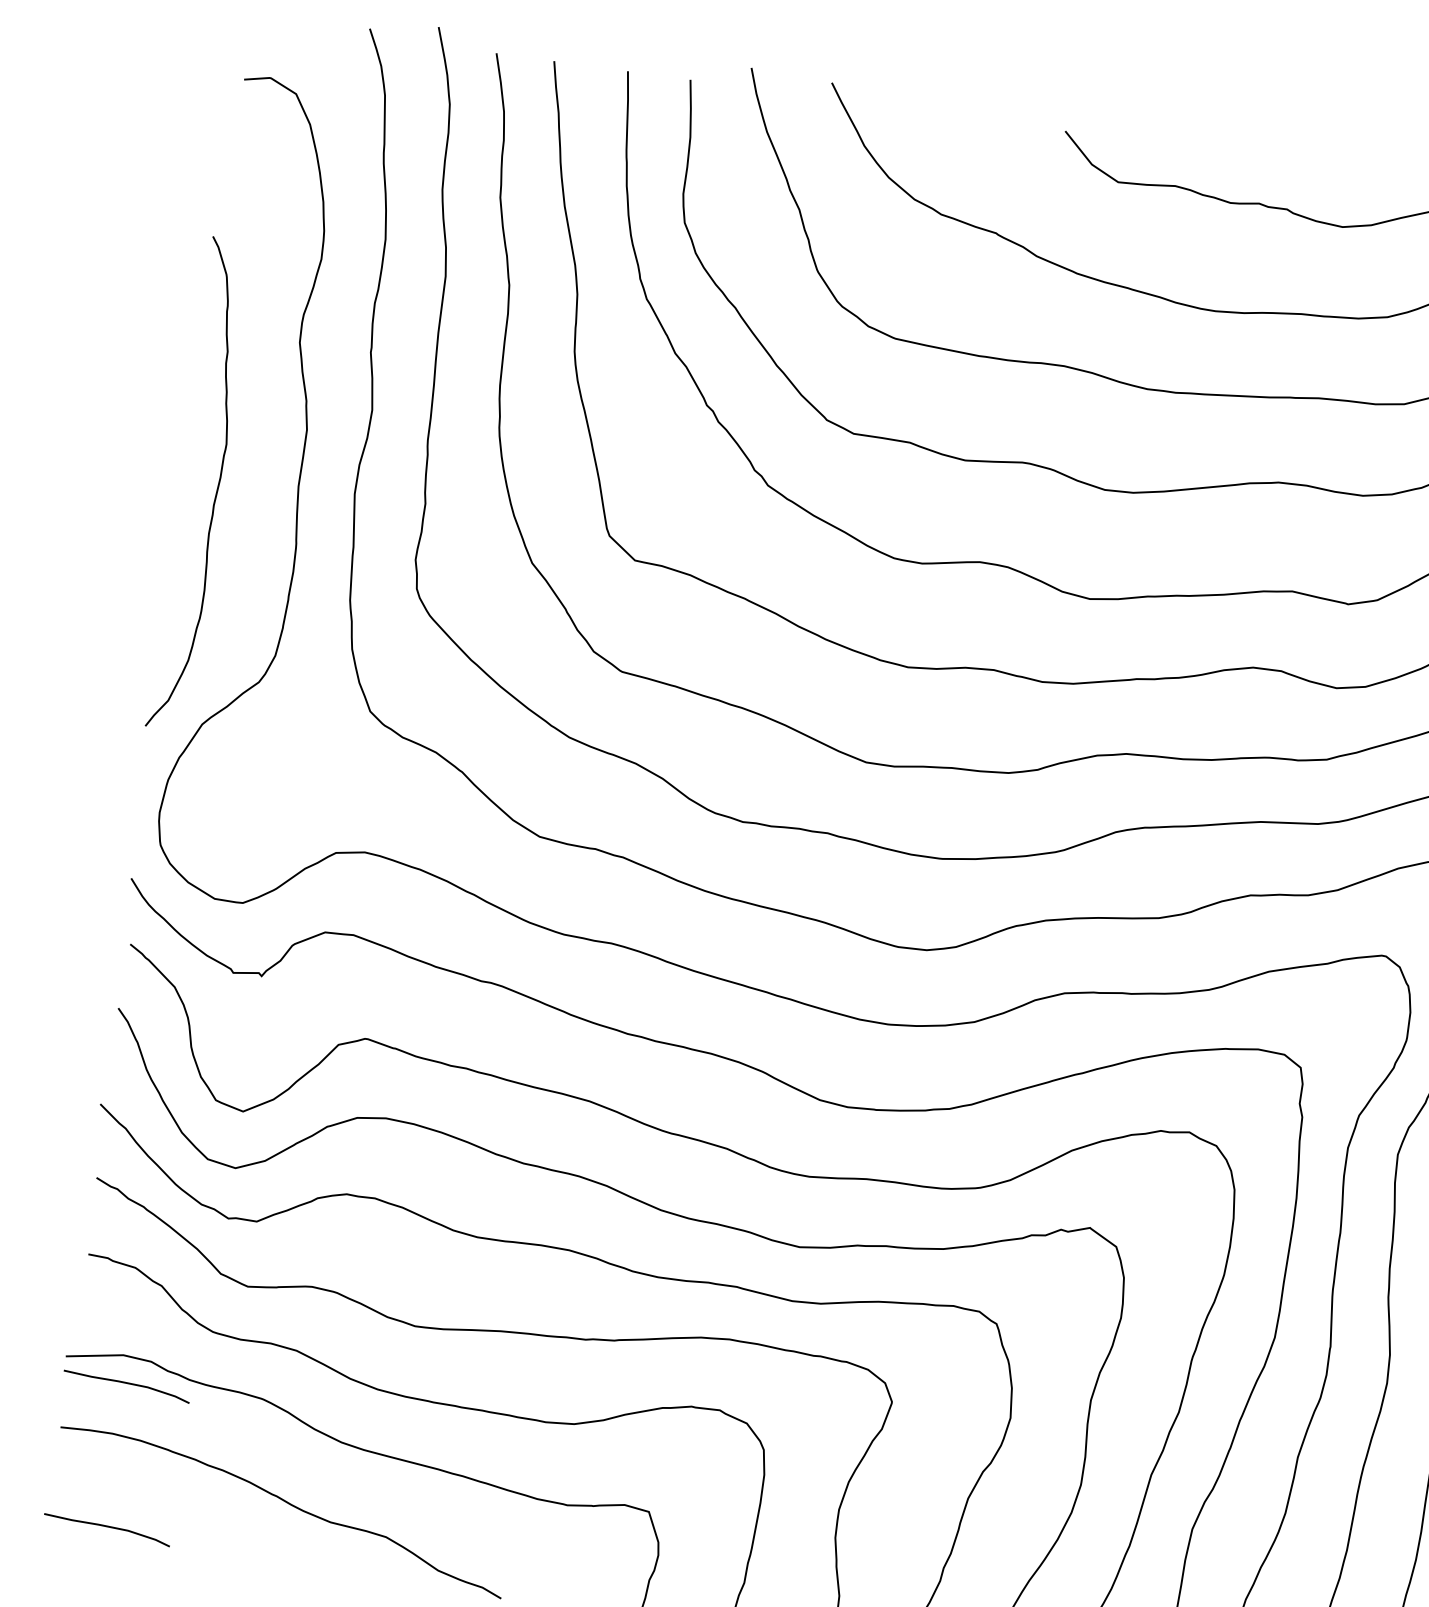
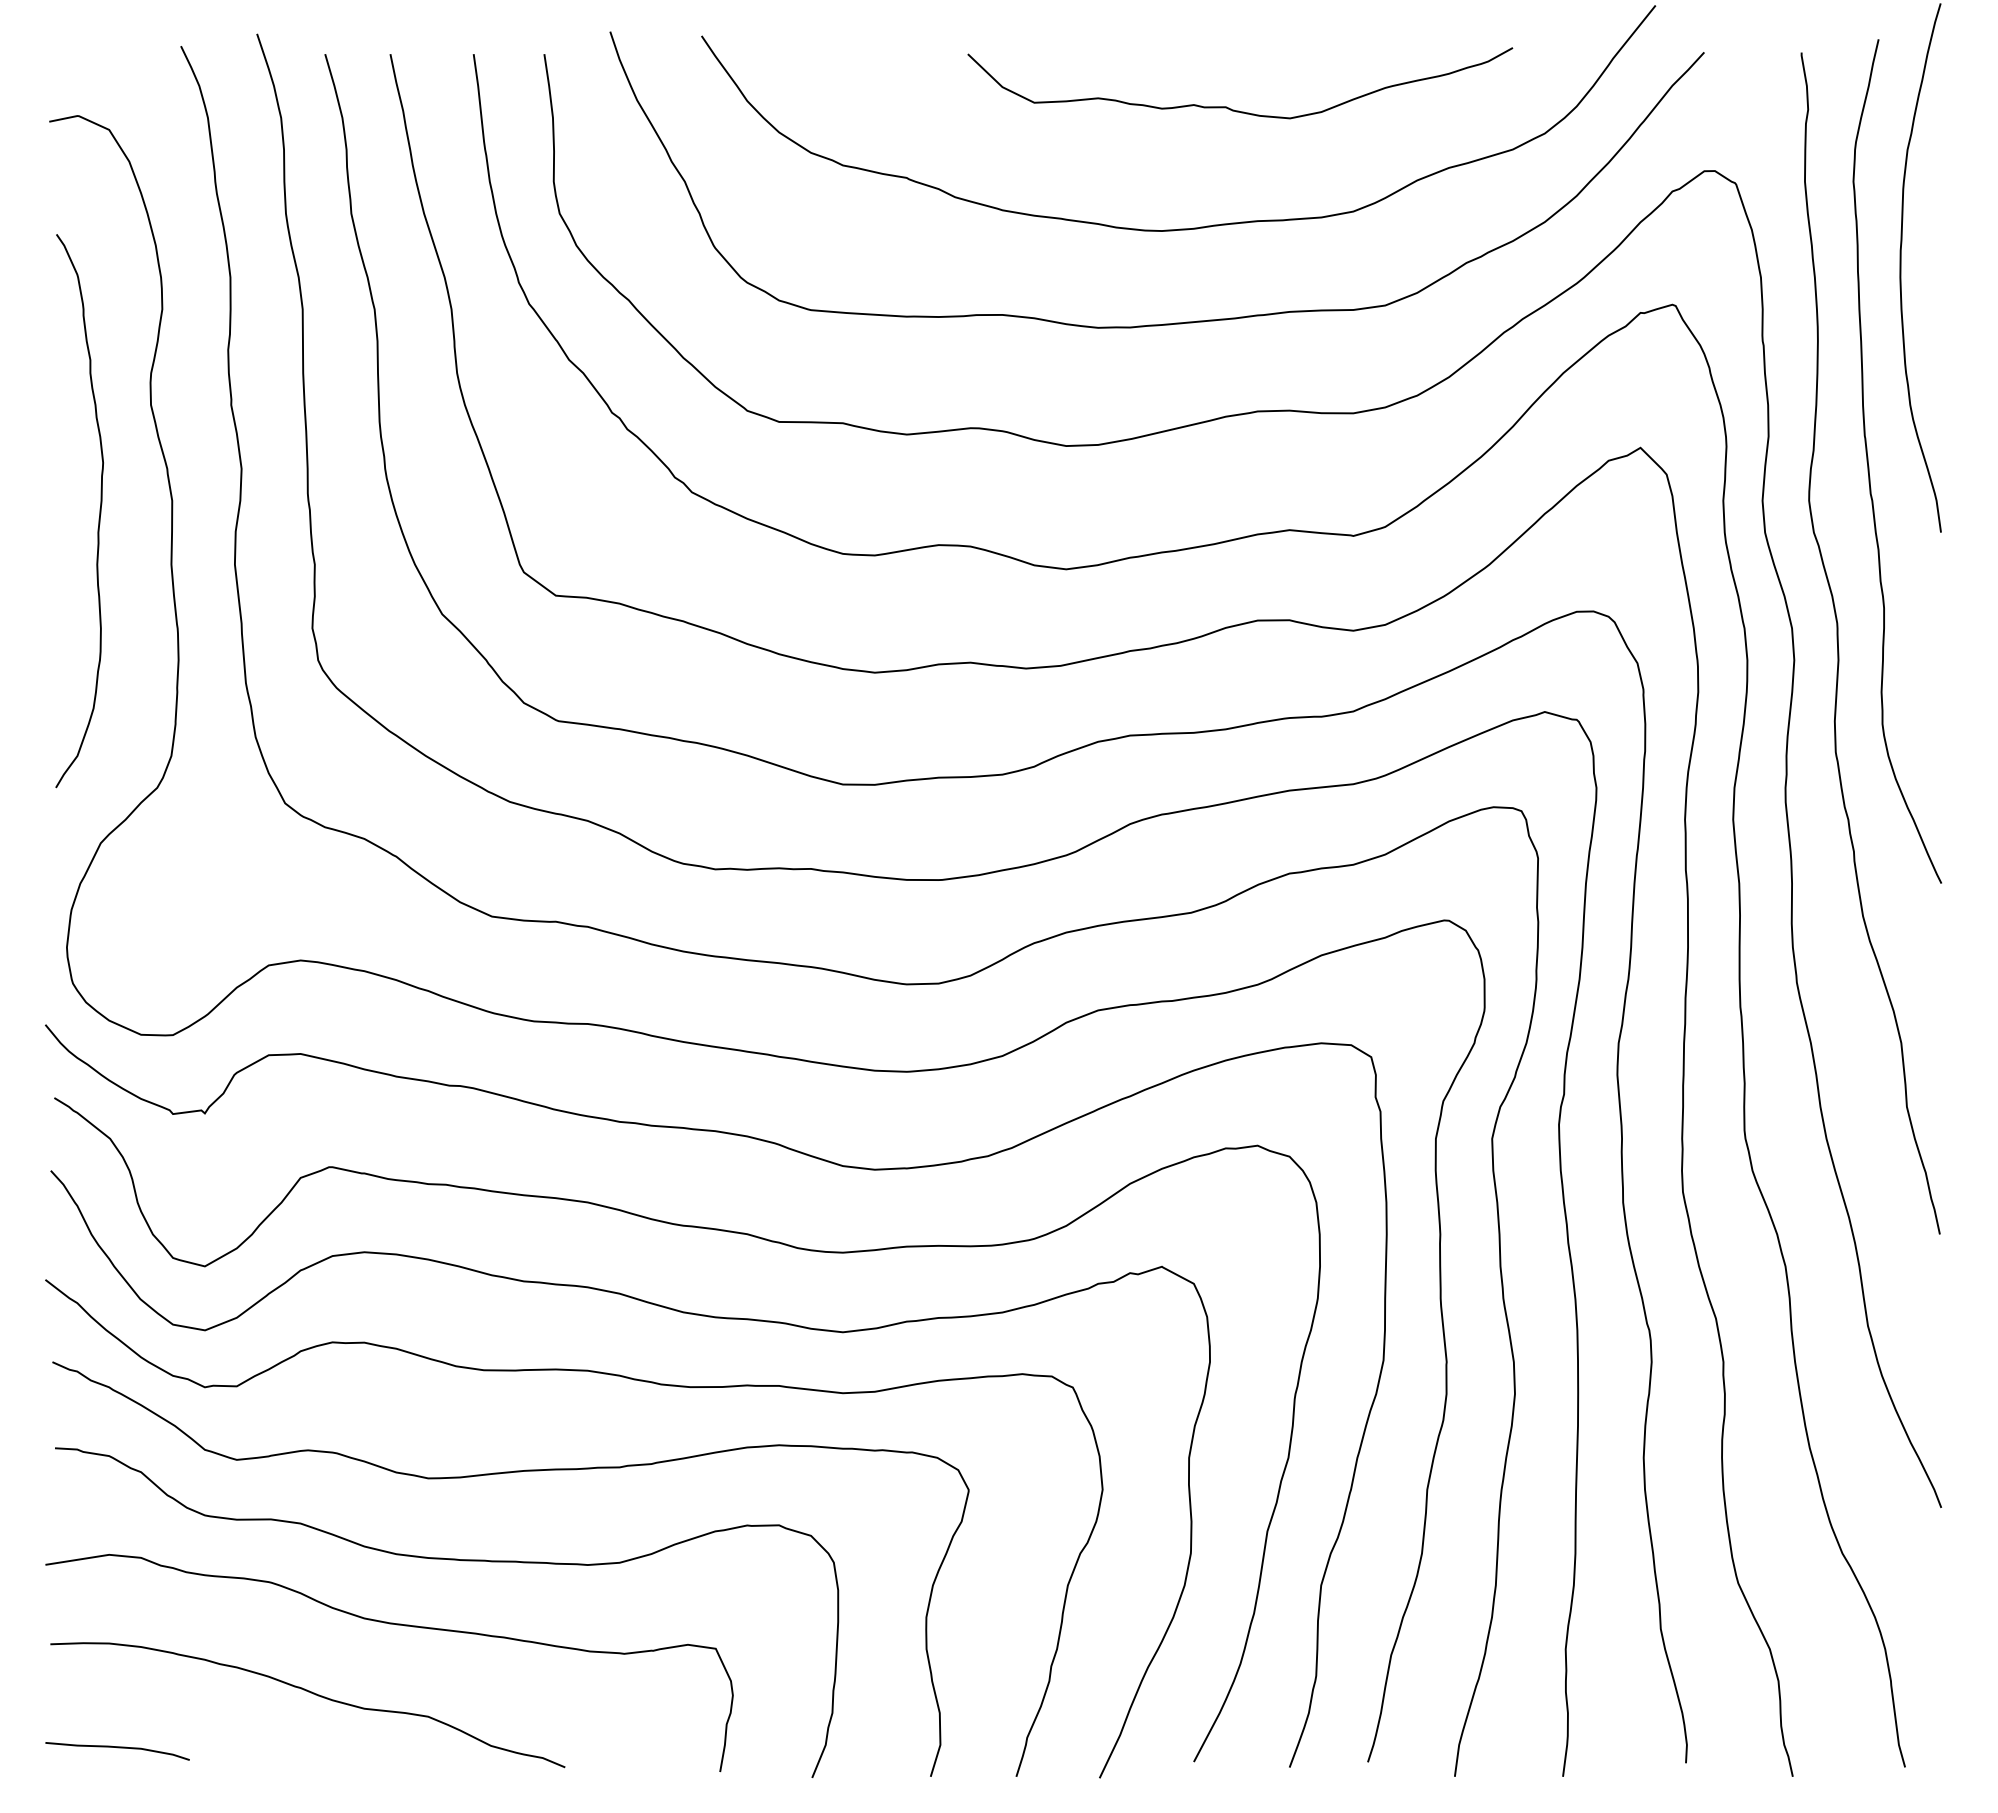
curve: (217, 486) -> (99, 511), moved
curve: (126, 1384) -> (117, 1586), removed

